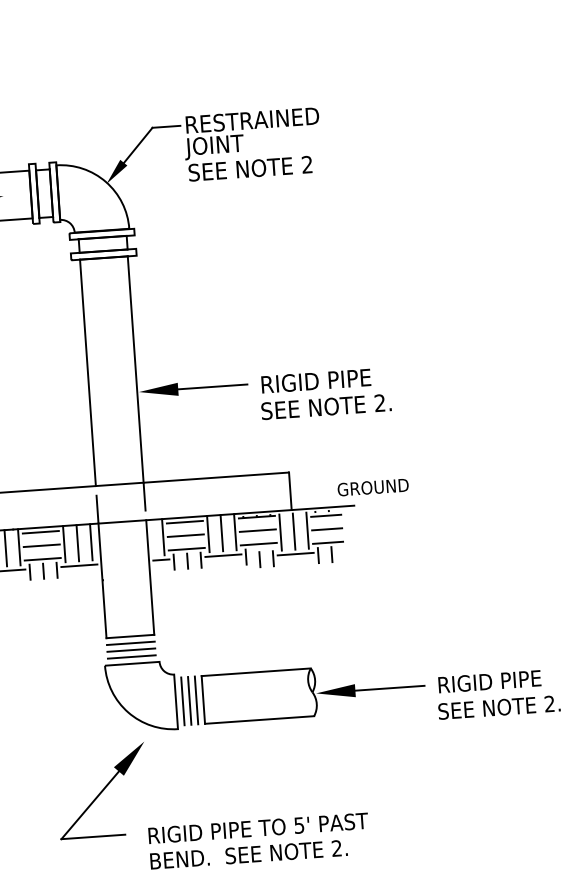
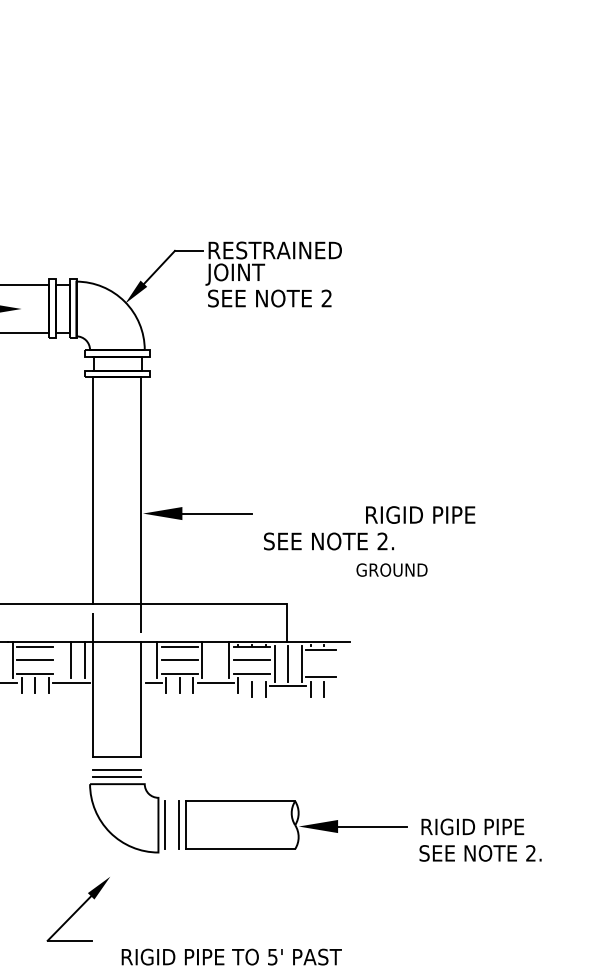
text: (316, 380) -> (420, 514), moved
text: (372, 486) -> (391, 569), moved
line: (327, 529) -> (321, 663), removed
line: (221, 533) -> (215, 660), removed
line: (63, 544) -> (57, 660), removed
line: (130, 643) -> (117, 763), removed
line: (190, 701) -> (172, 825), removed
part: (102, 791) -> (78, 909), size x0.7

